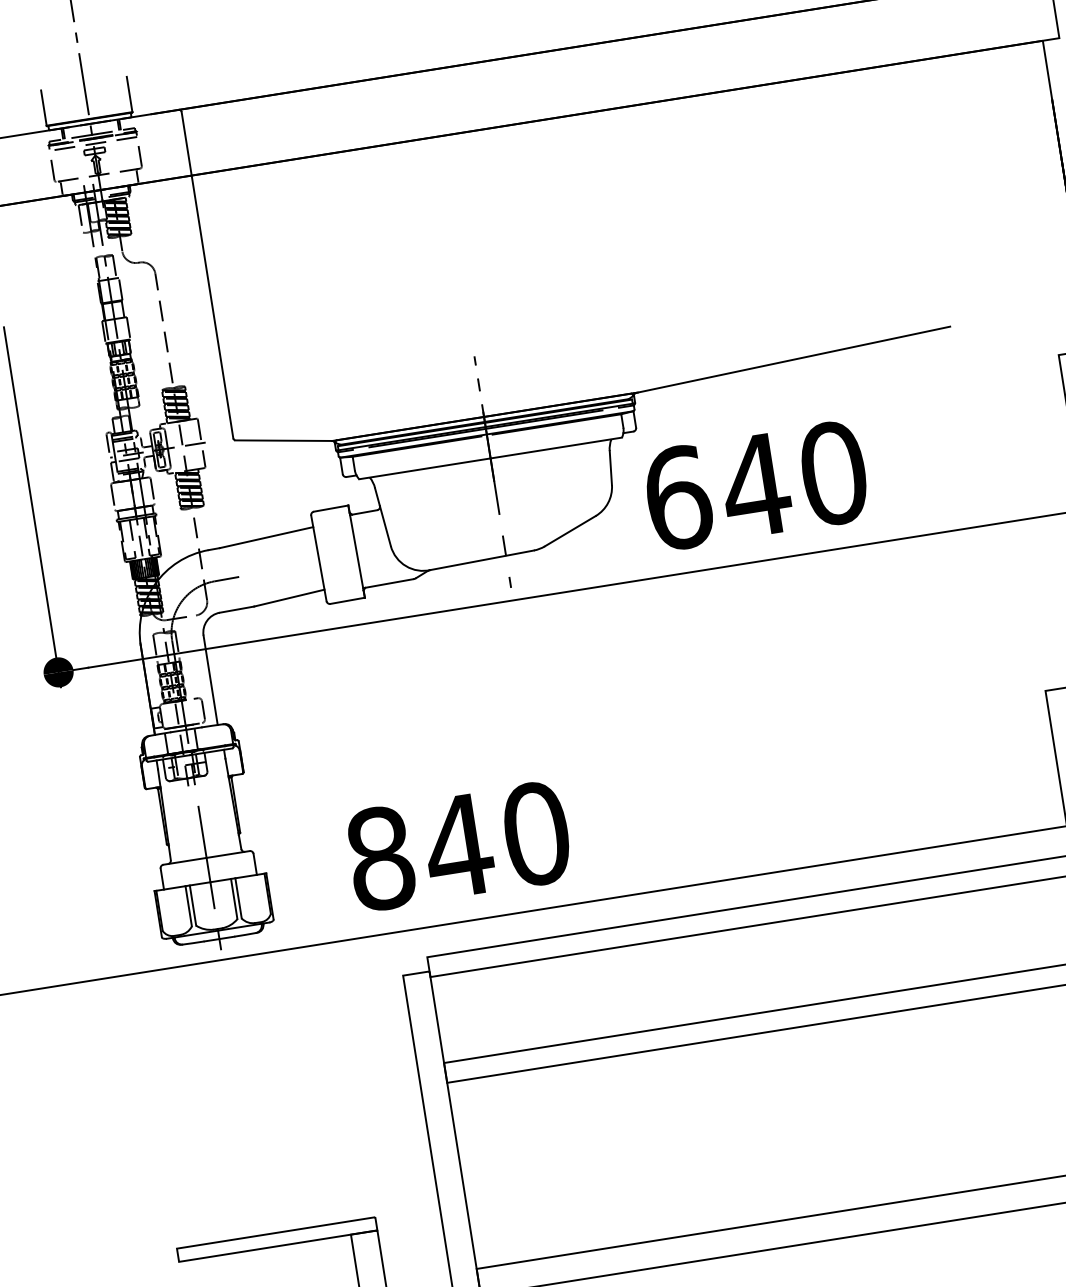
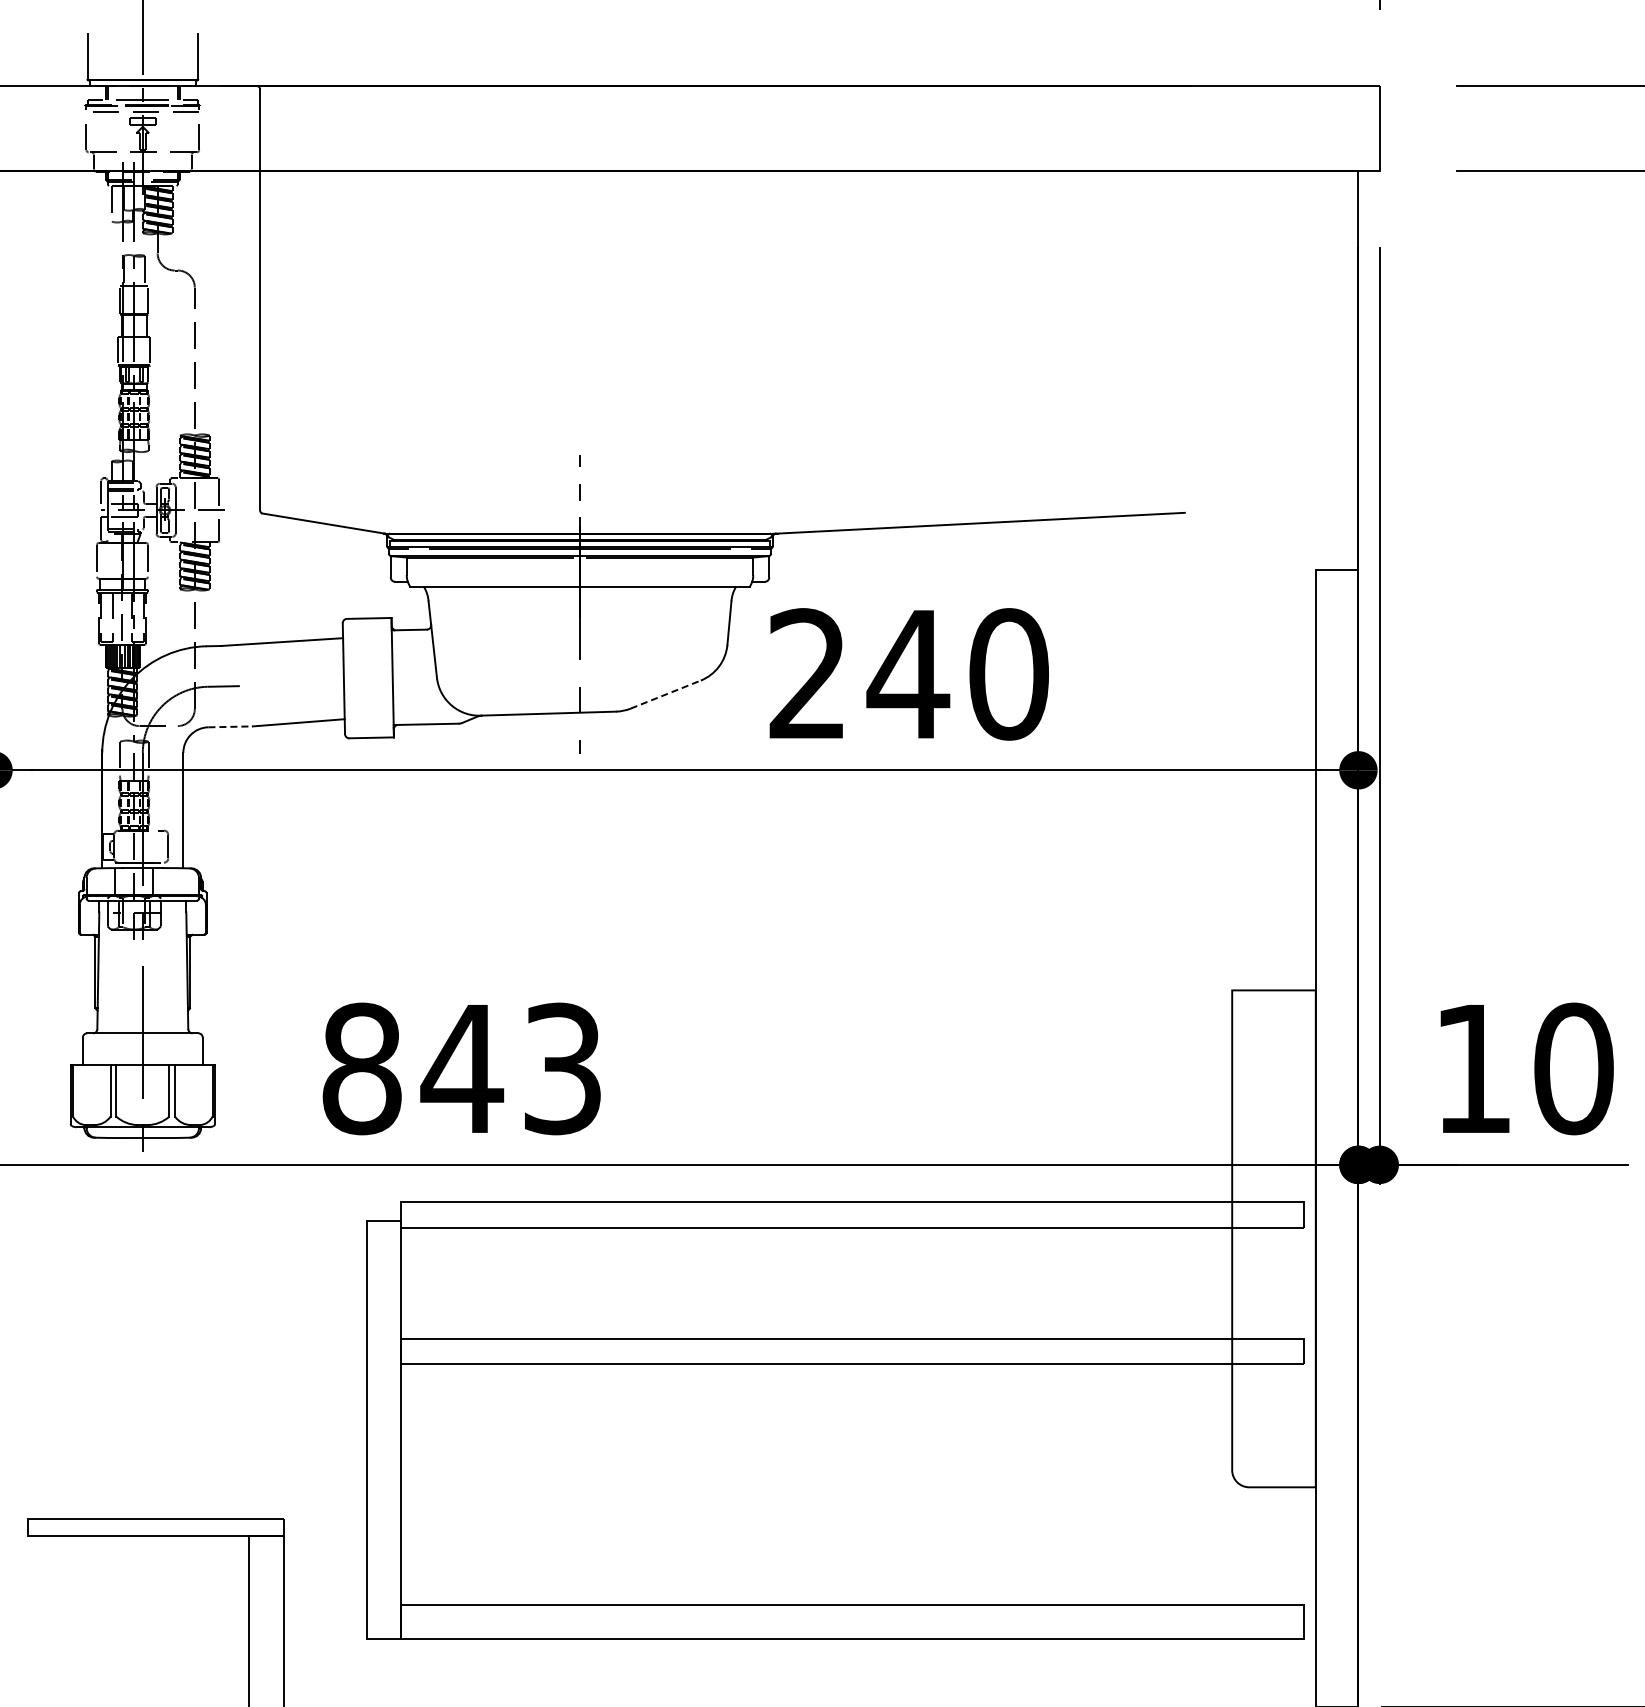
text: (678, 498) -> (808, 674), 640 -> 240
line: (570, 531) -> (665, 694), solid -> dashed
line: (237, 609) -> (231, 726), solid -> dashed
text: (536, 833) -> (562, 1068), 840 -> 843

